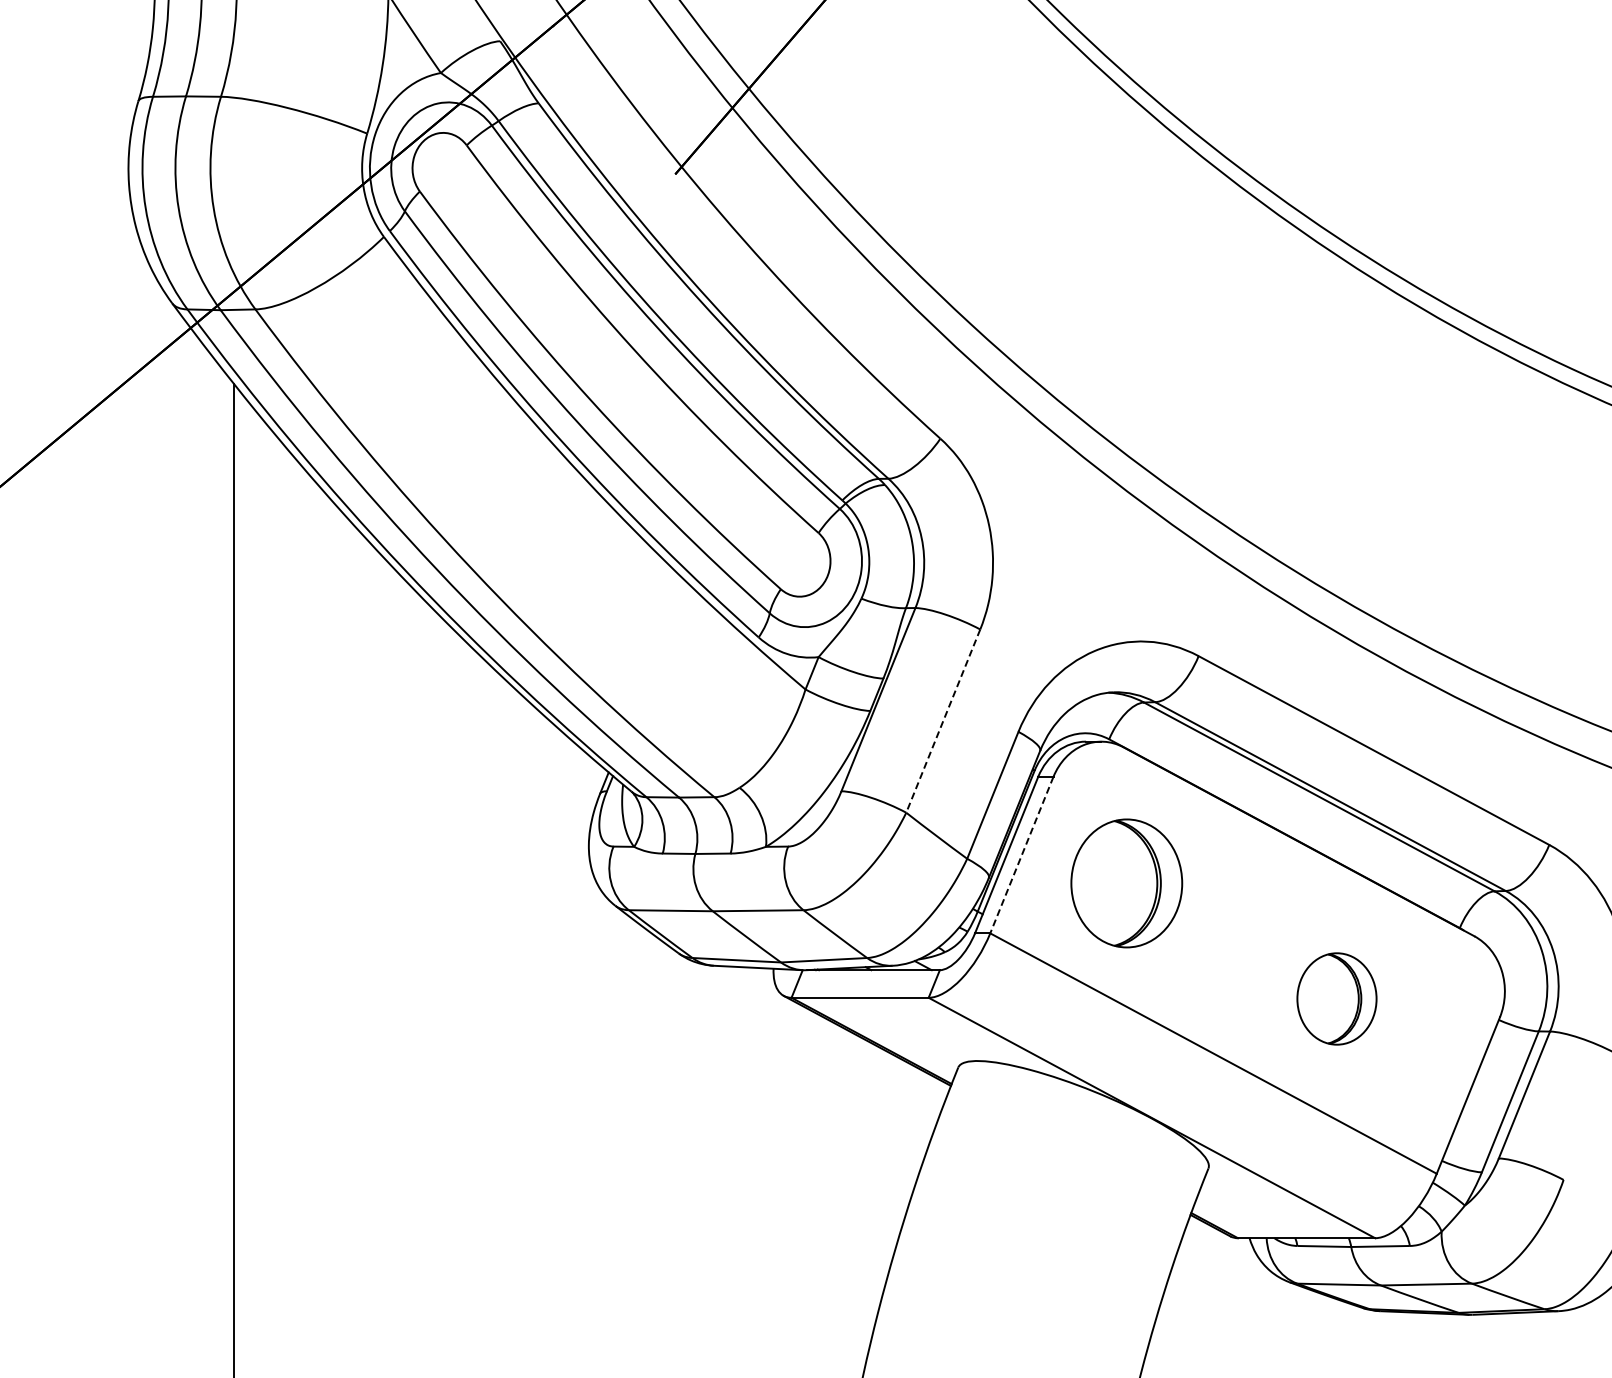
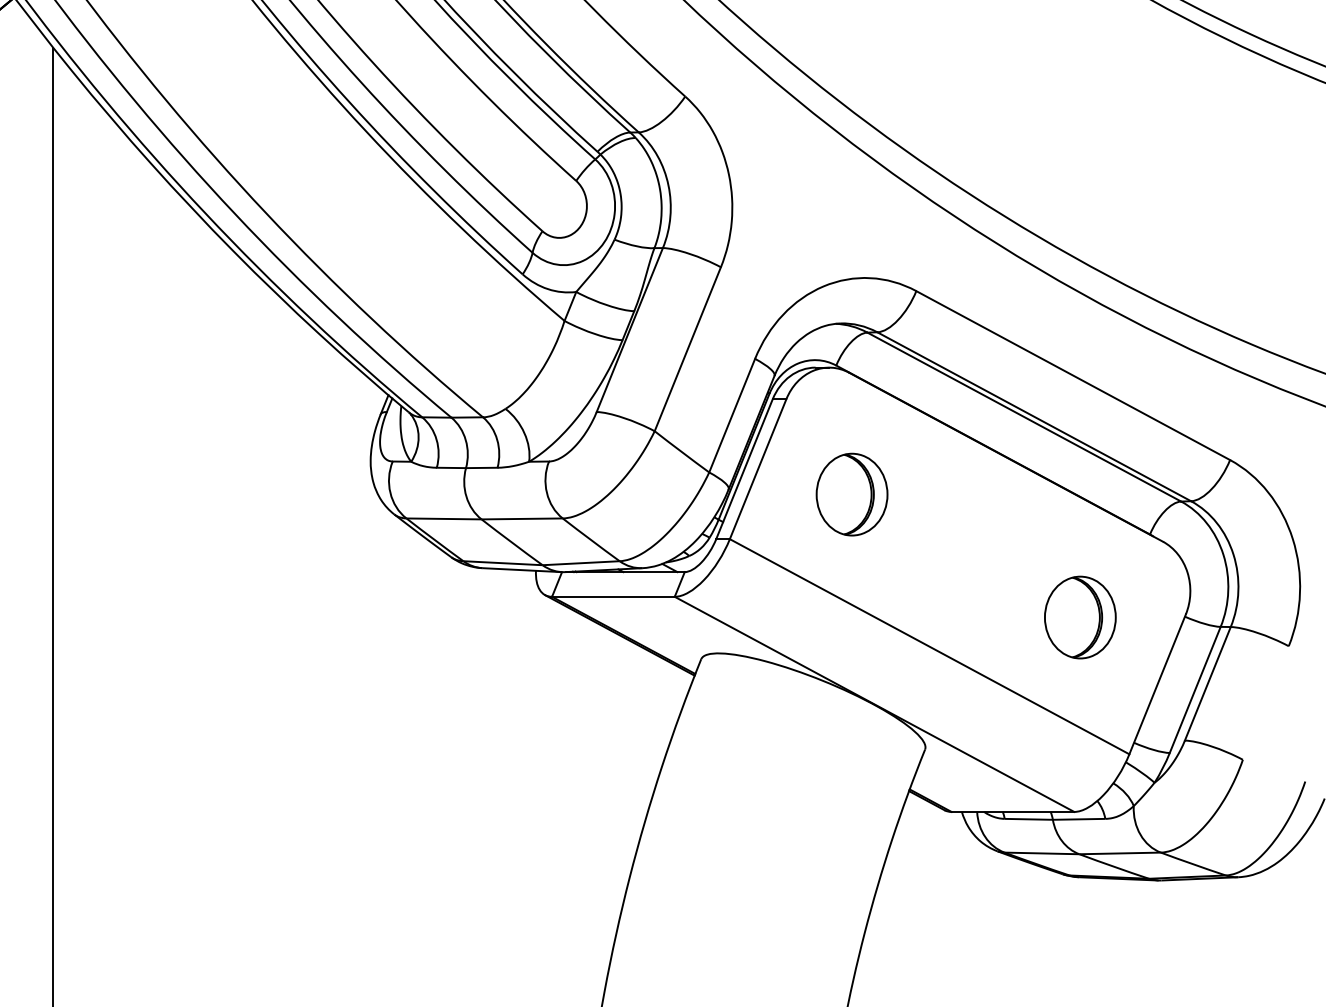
line: (943, 721) -> (688, 349), dashed -> solid
line: (1021, 855) -> (757, 469), dashed -> solid
part: (1126, 883) -> (851, 494), size x0.71
part: (1336, 998) -> (1079, 617), moved

